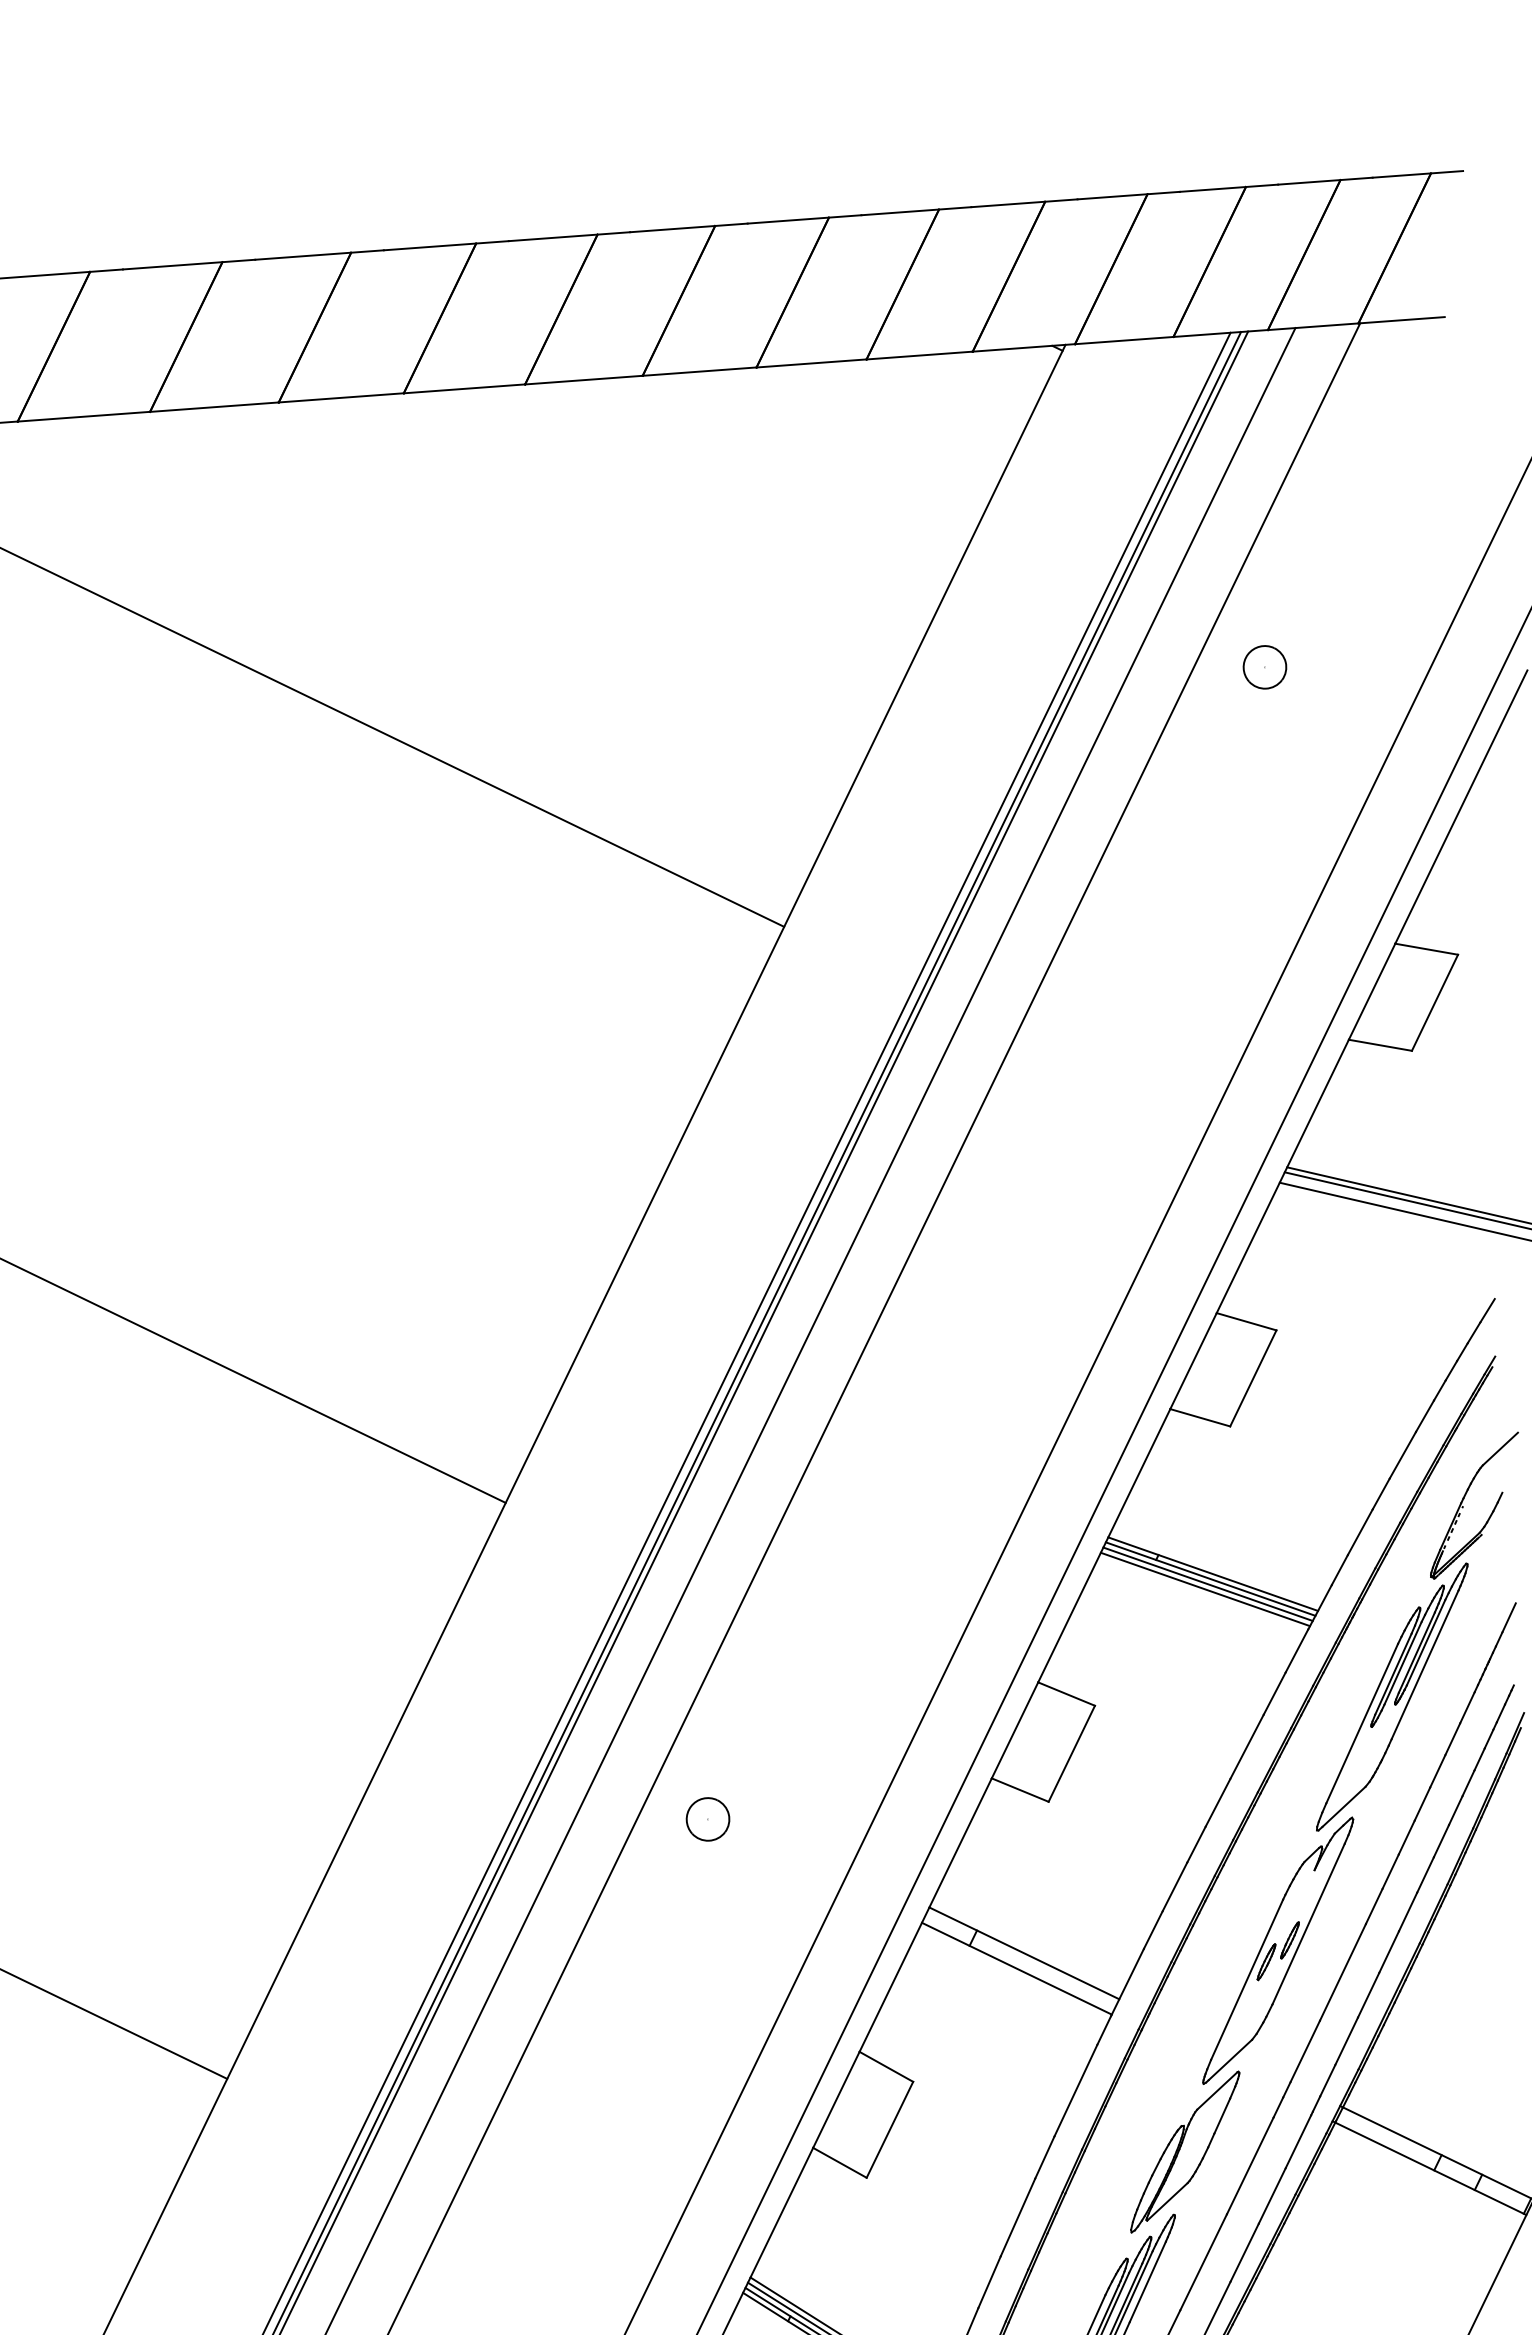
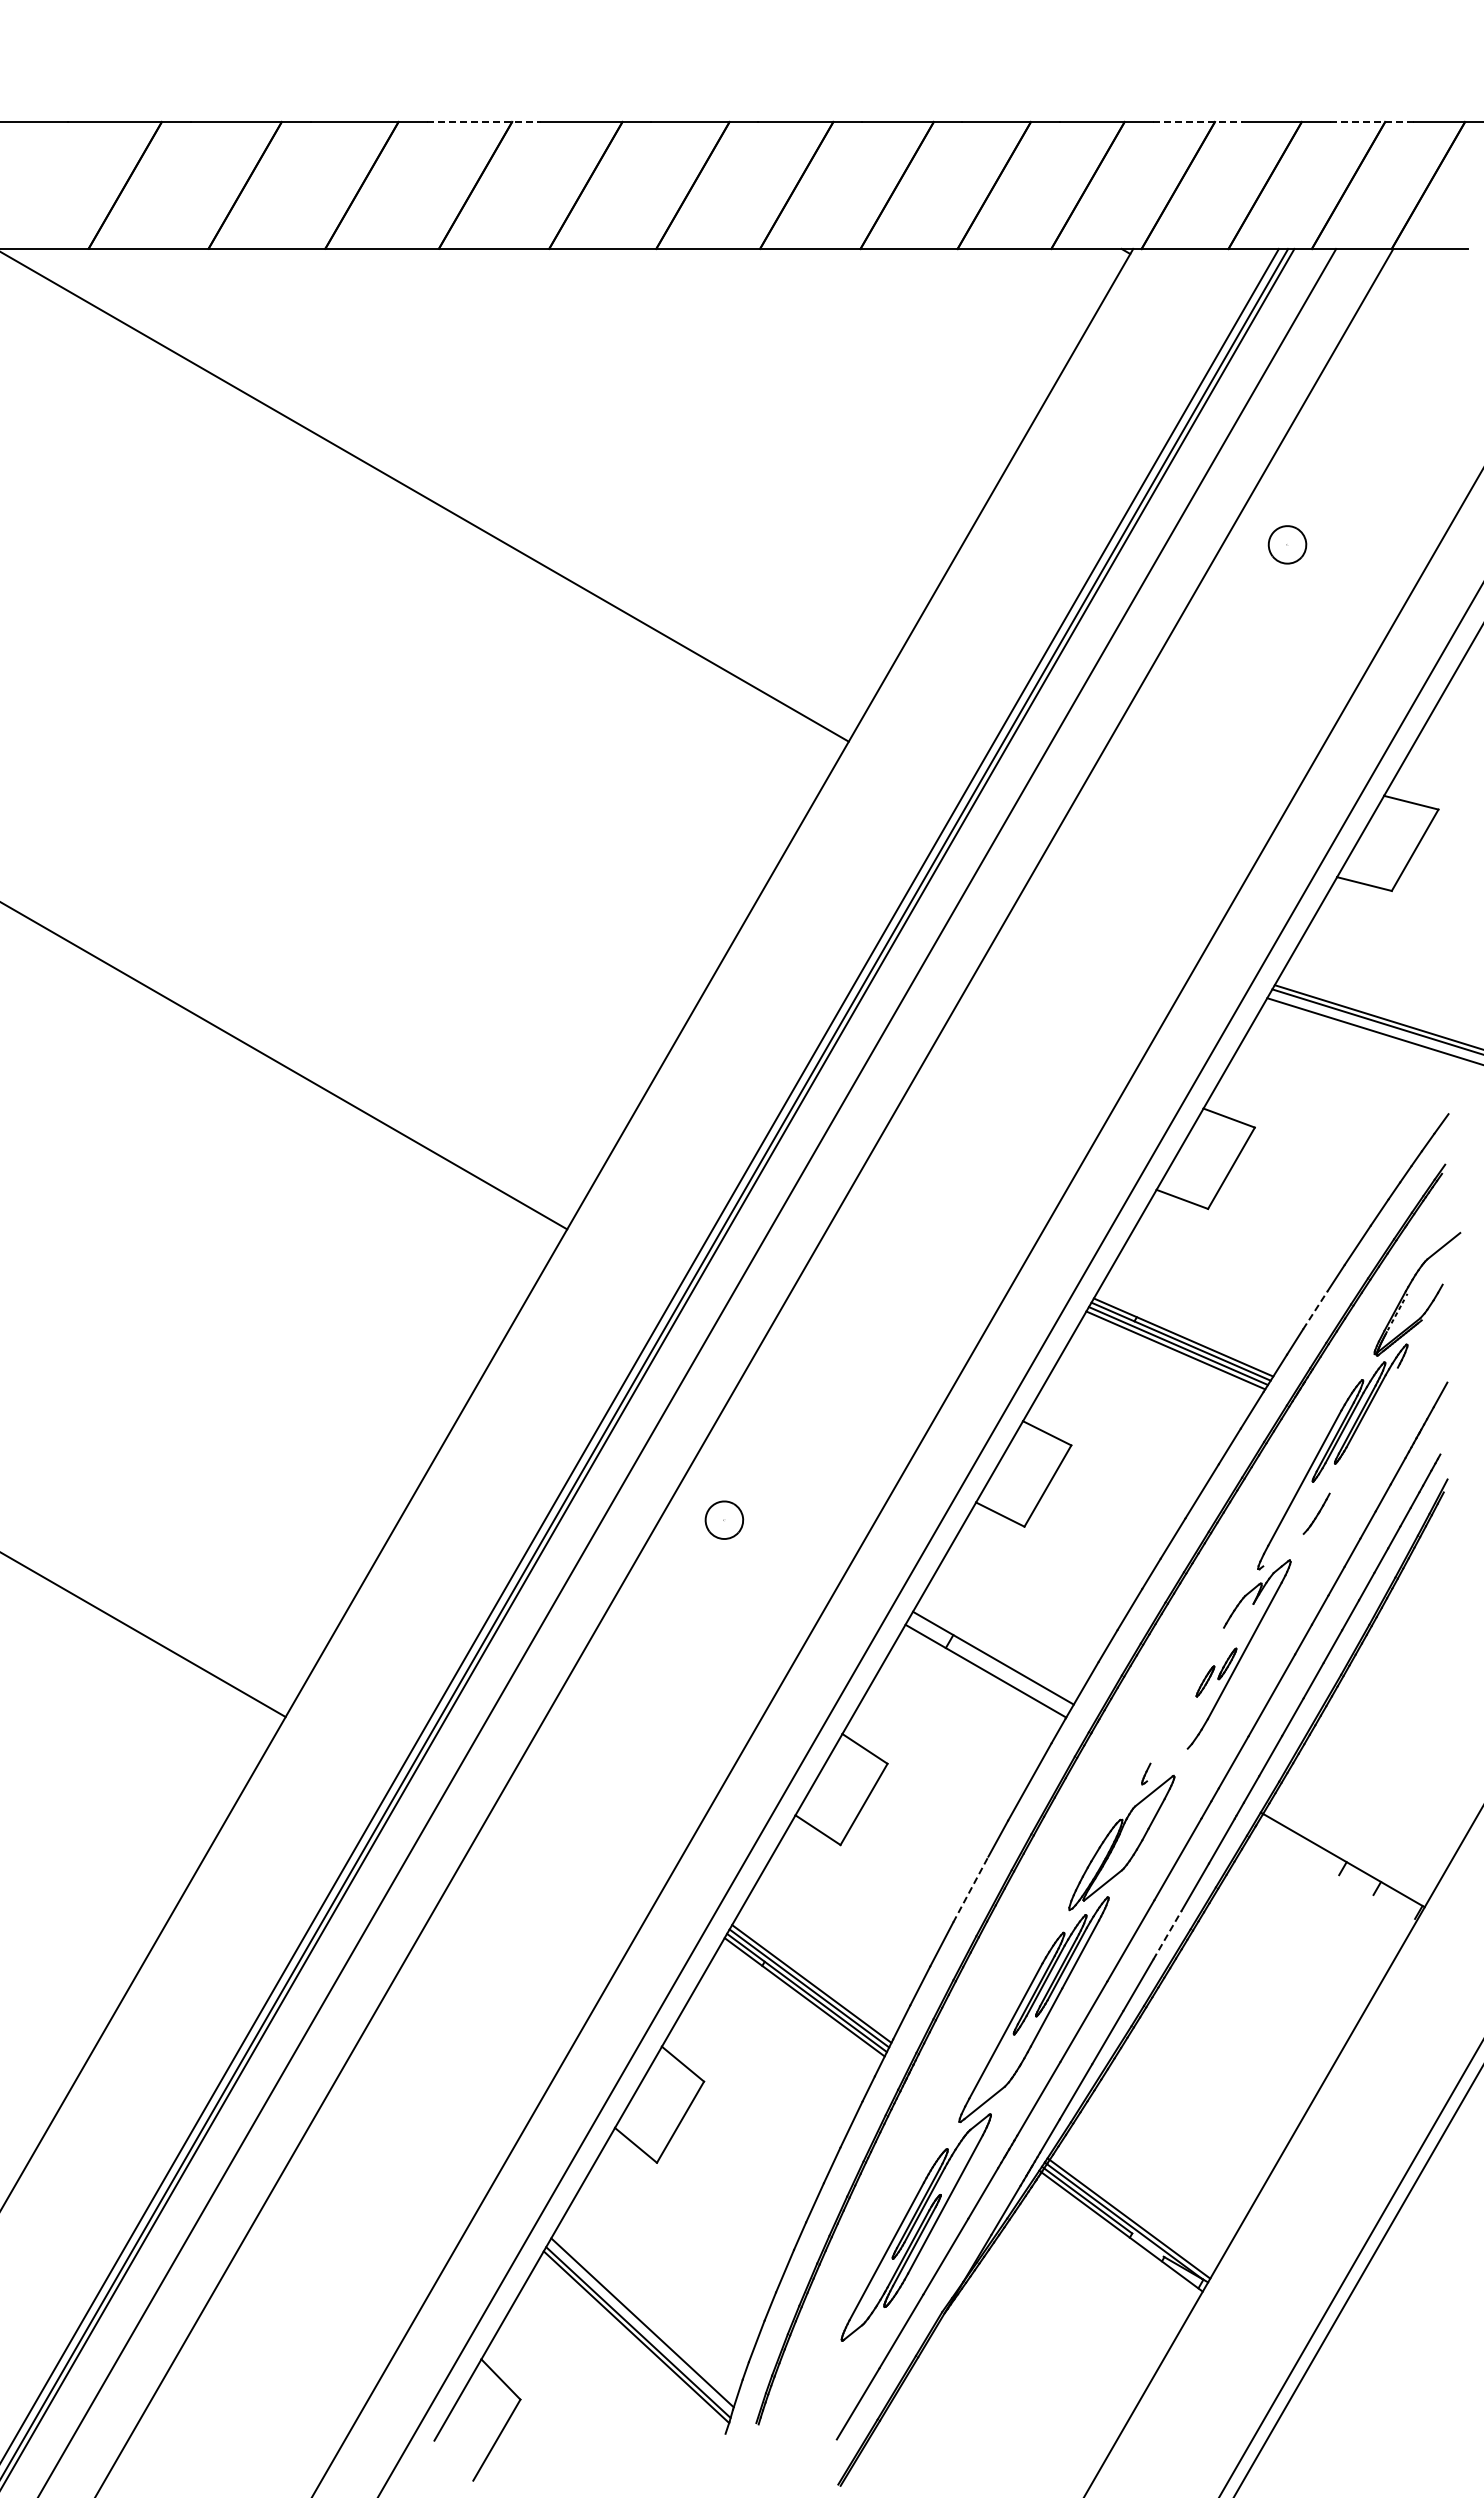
line: (1324, 181) -> (1371, 122), solid -> dashed
line: (1128, 196) -> (1198, 122), solid -> dashed
line: (319, 255) -> (484, 122), solid -> dashed
line: (1360, 1532) -> (1315, 1310), solid -> dashed
line: (1424, 1664) -> (1363, 1430), removed
line: (1344, 1806) -> (1283, 1549), removed
line: (1247, 1979) -> (1187, 1695), removed
line: (1230, 2059) -> (1167, 1764), removed
line: (1429, 2167) -> (1335, 1872), removed
line: (1018, 2217) -> (971, 1889), solid -> dashed
line: (1244, 2251) -> (1167, 1934), solid -> dashed

